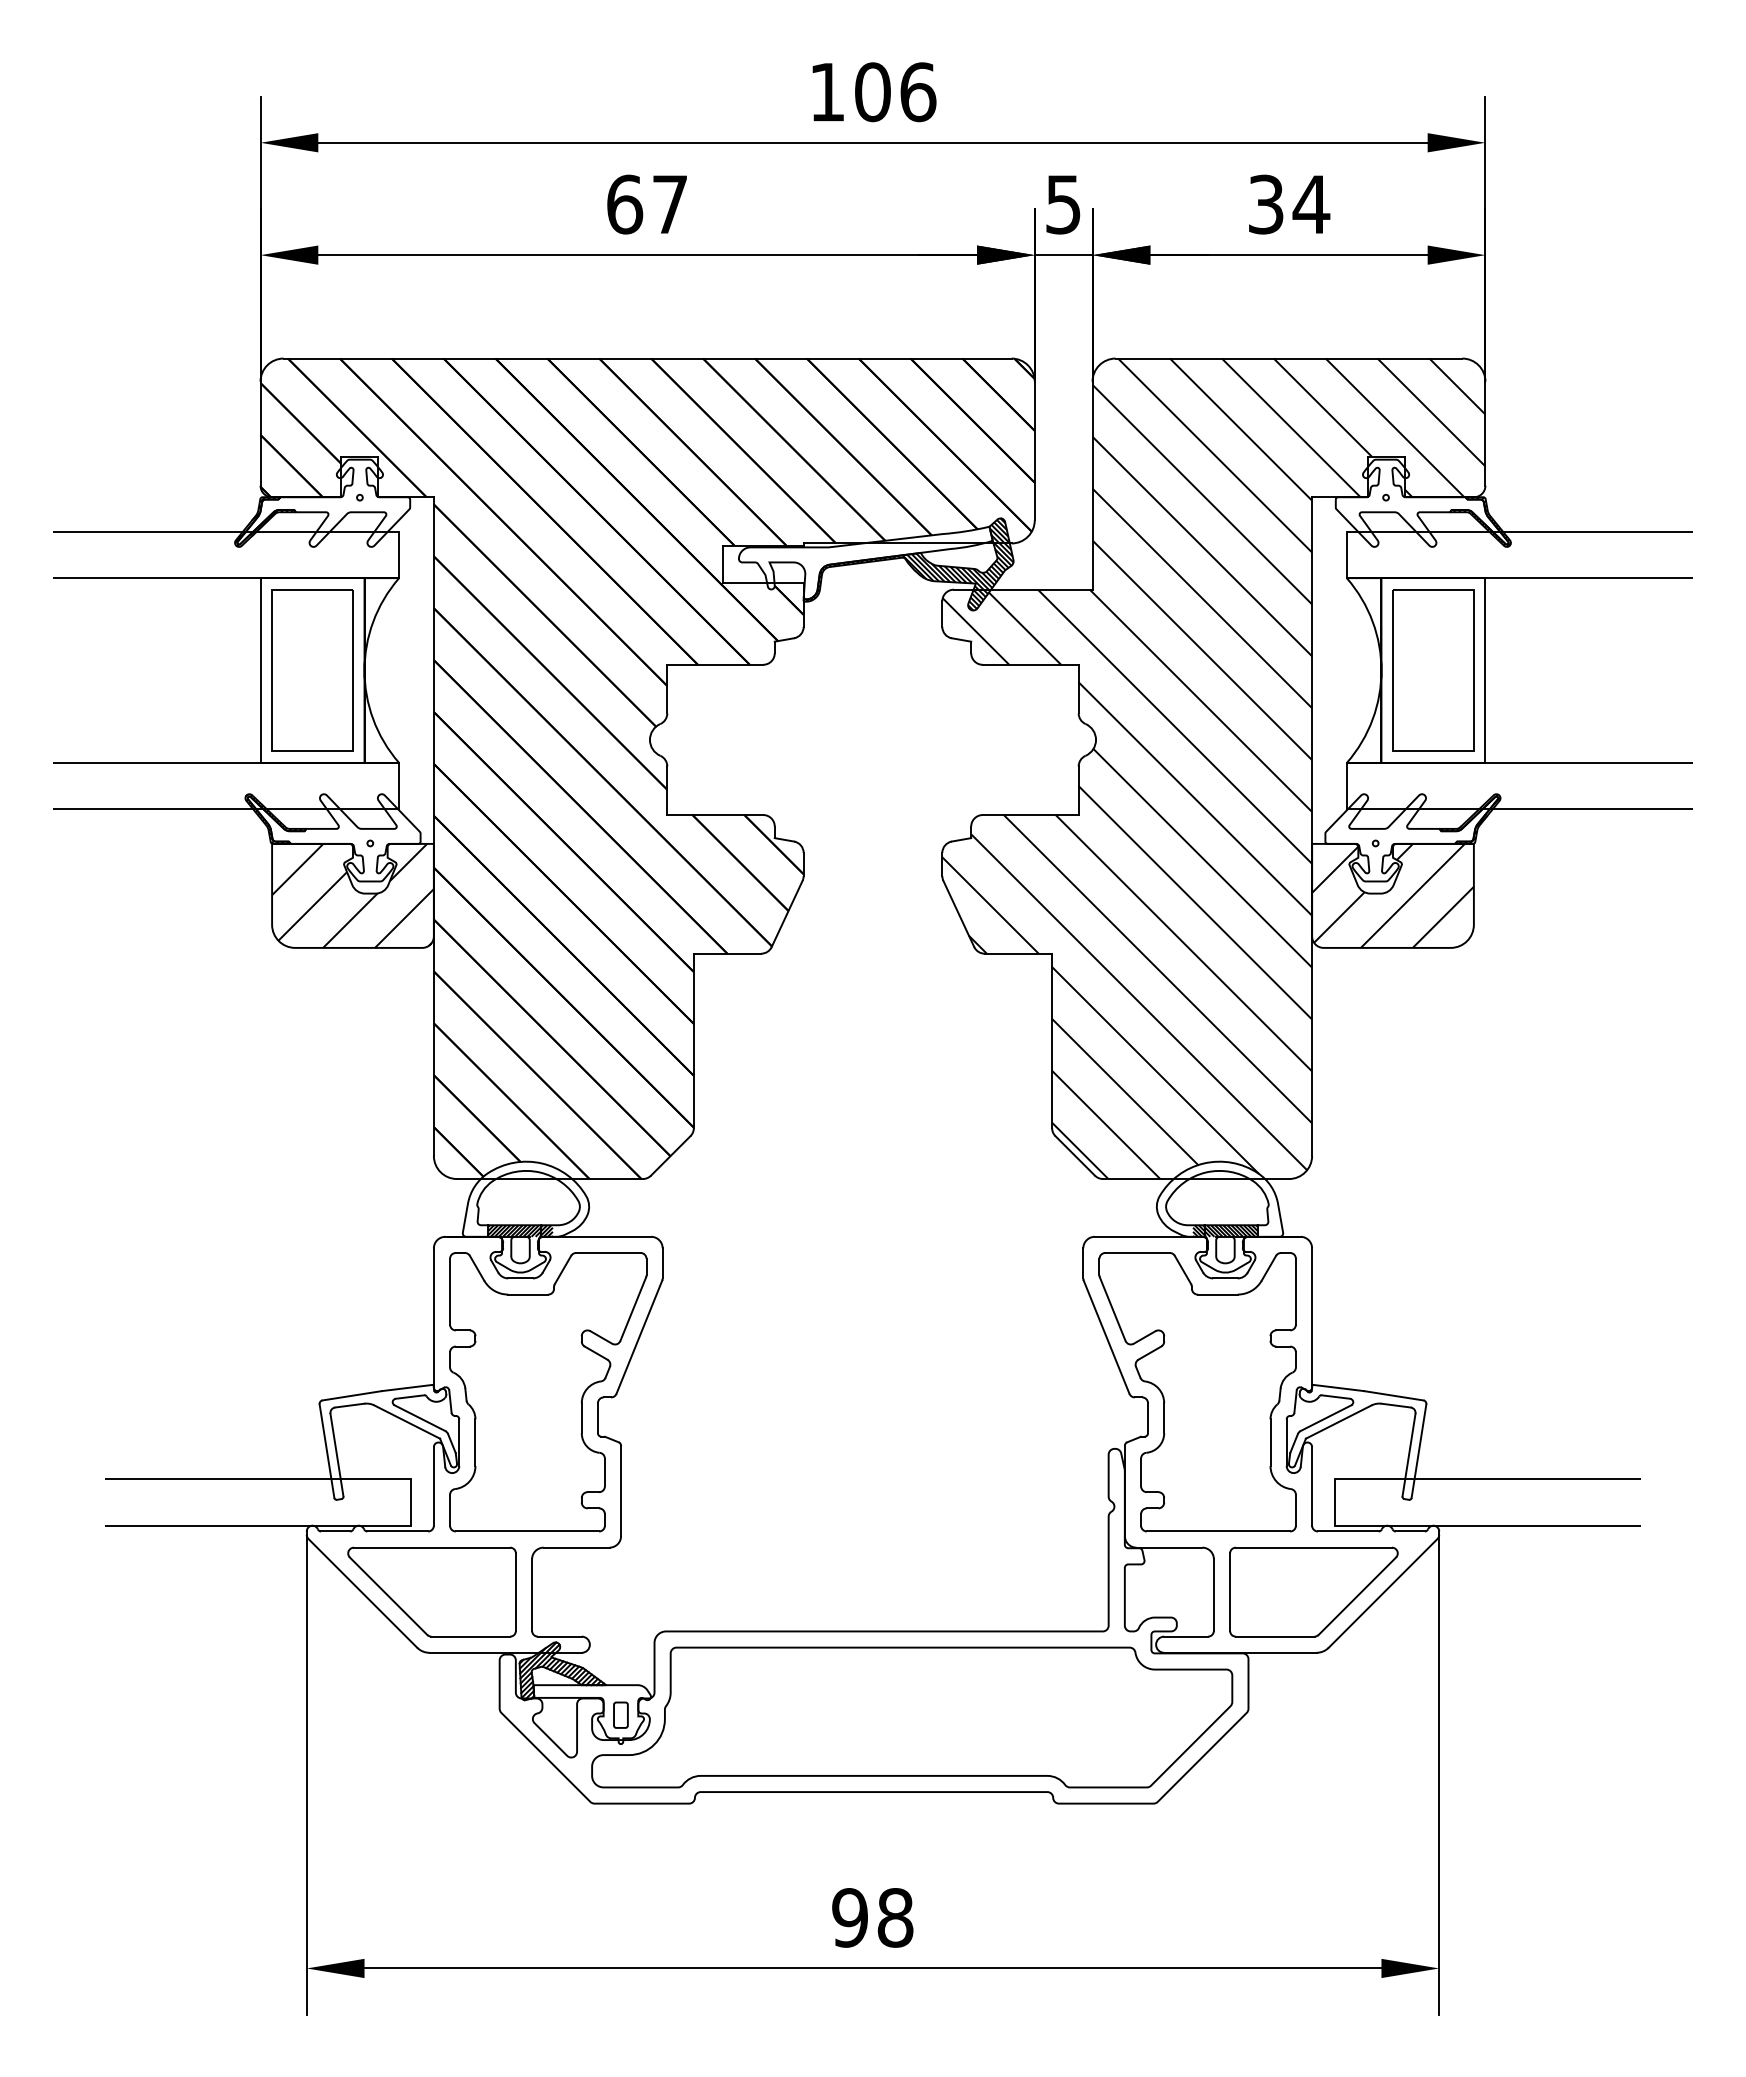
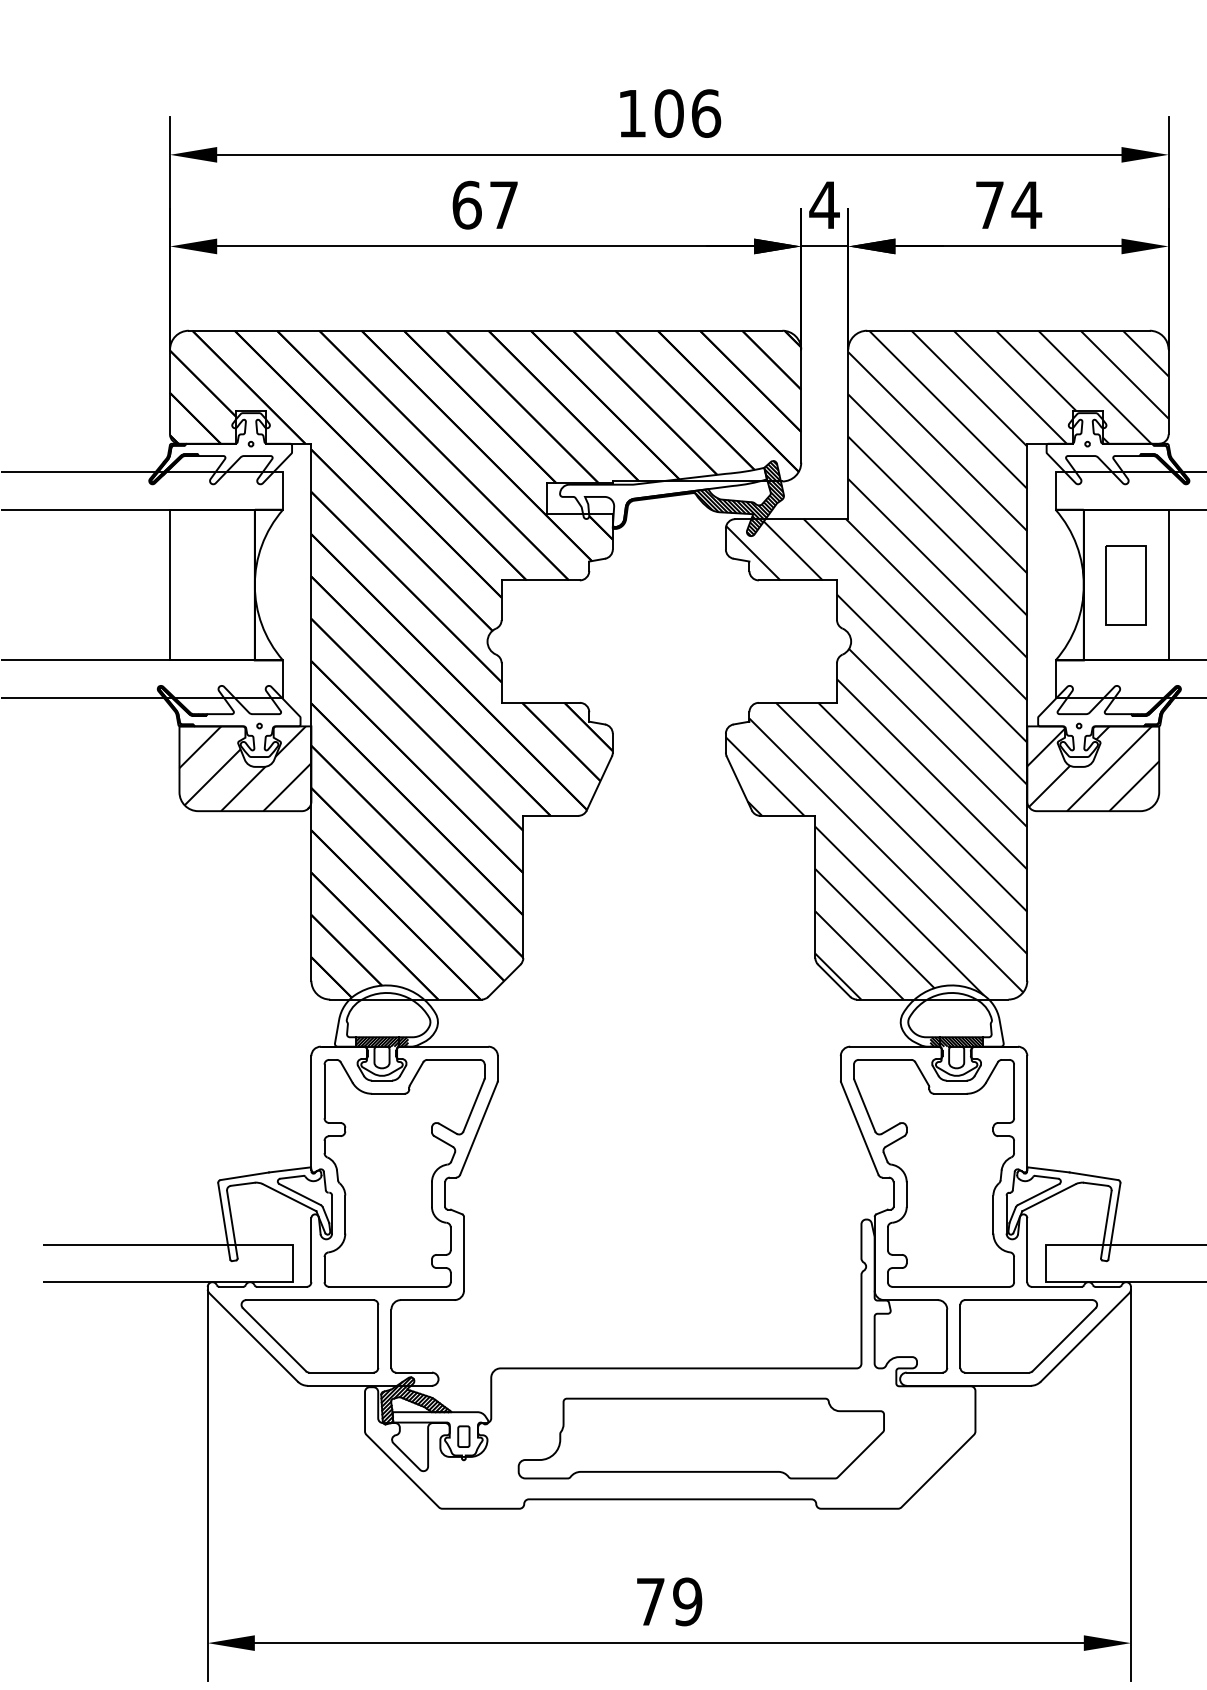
text: (1063, 204) -> (824, 205), 5 -> 4
text: (1266, 204) -> (990, 205), 34 -> 74
part: (312, 670) -> (212, 585), removed
part: (1433, 670) -> (1126, 585), size x0.6
part: (912, 1717) -> (701, 1438), size x0.7
text: (872, 1917) -> (668, 1601), 98 -> 79

